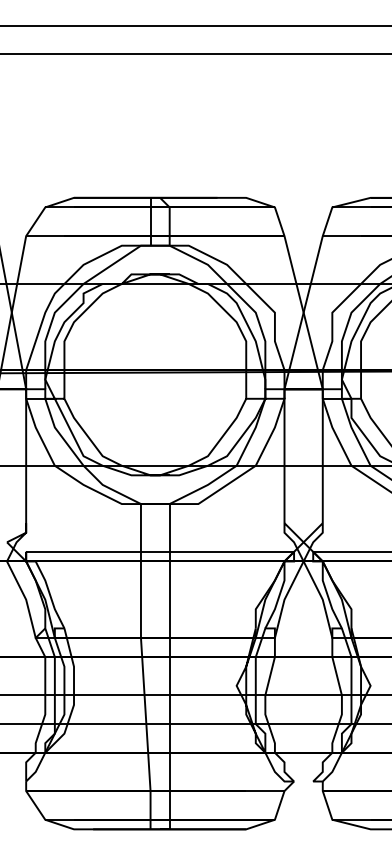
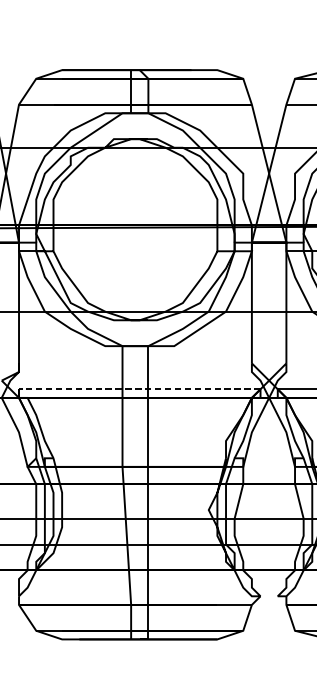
line: (160, 551) -> (140, 388), solid -> dashed

